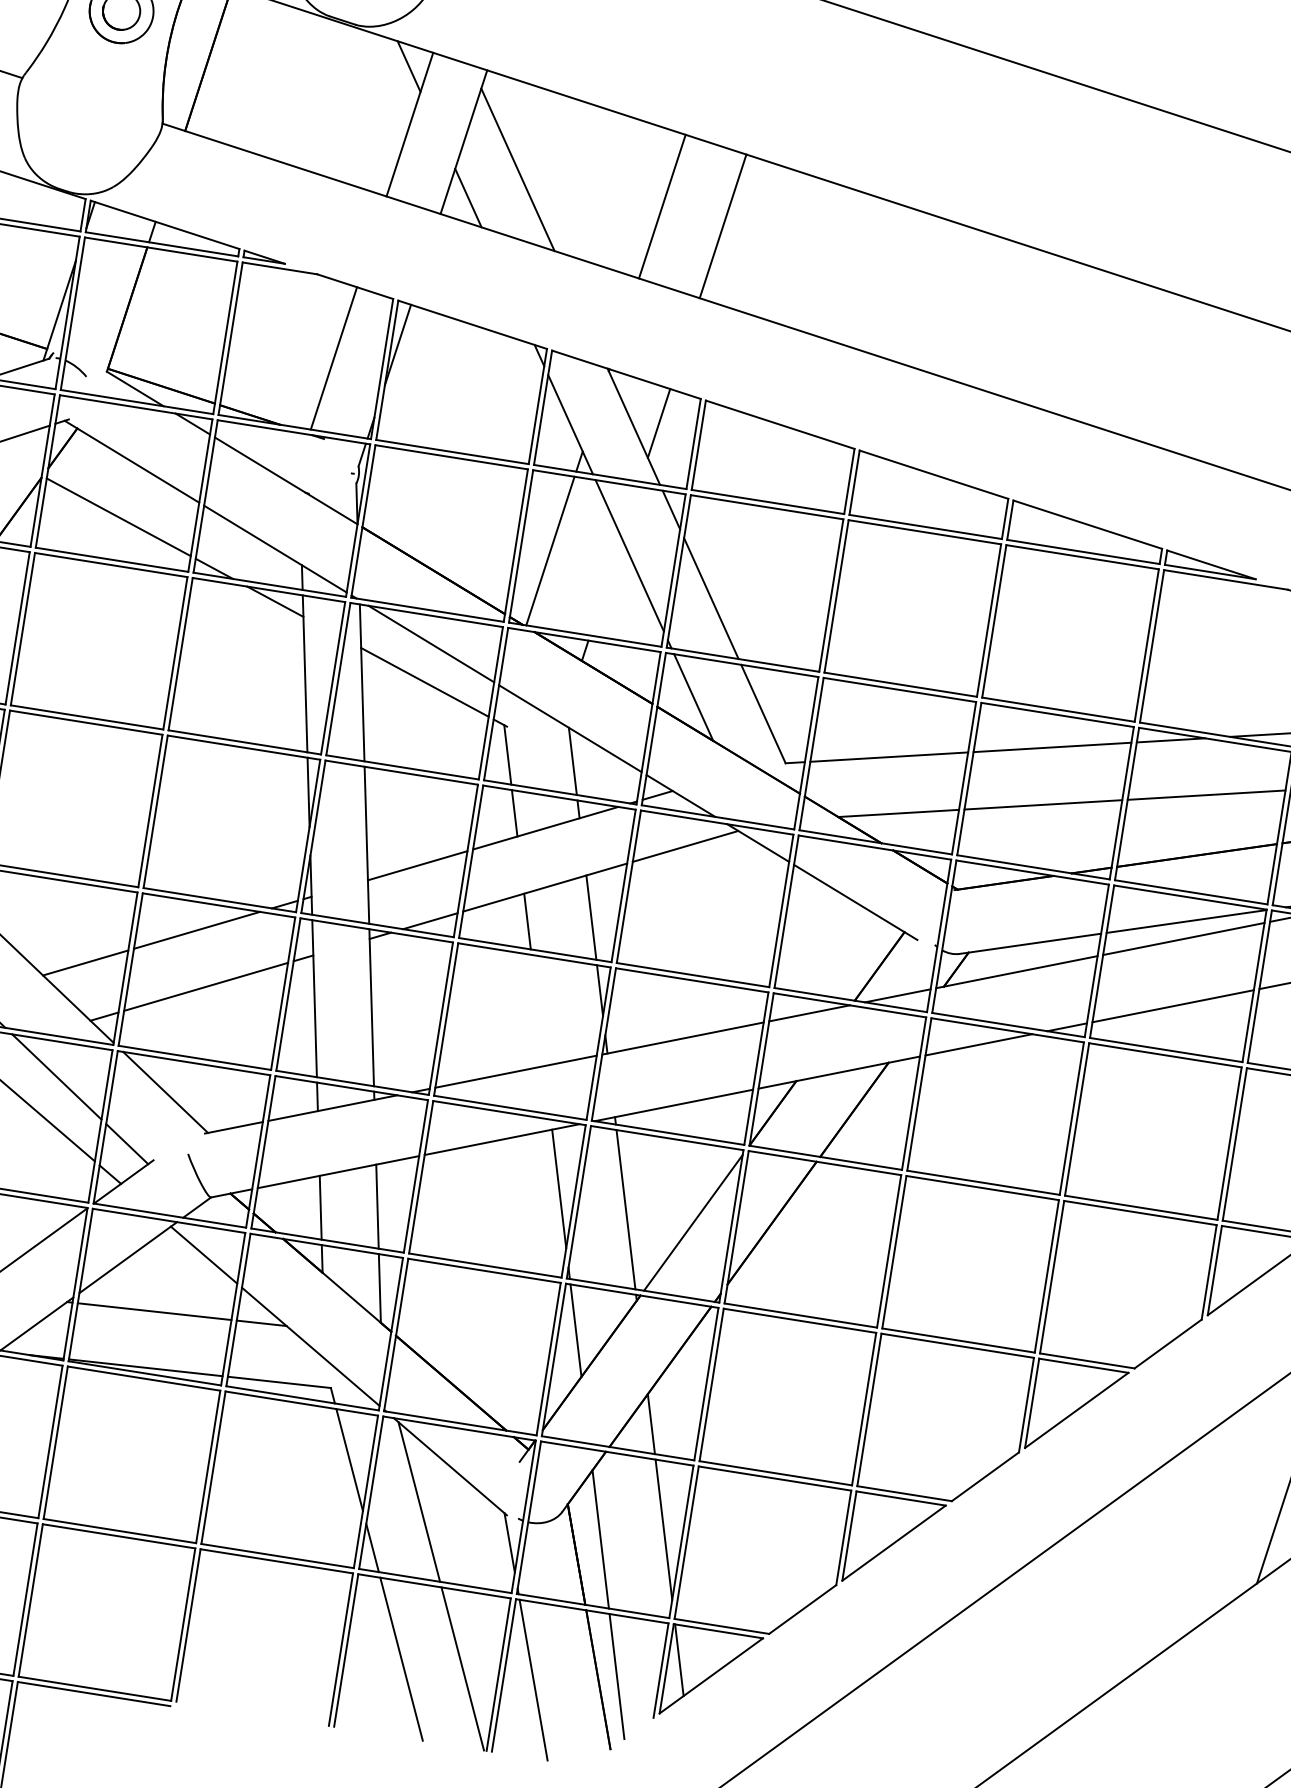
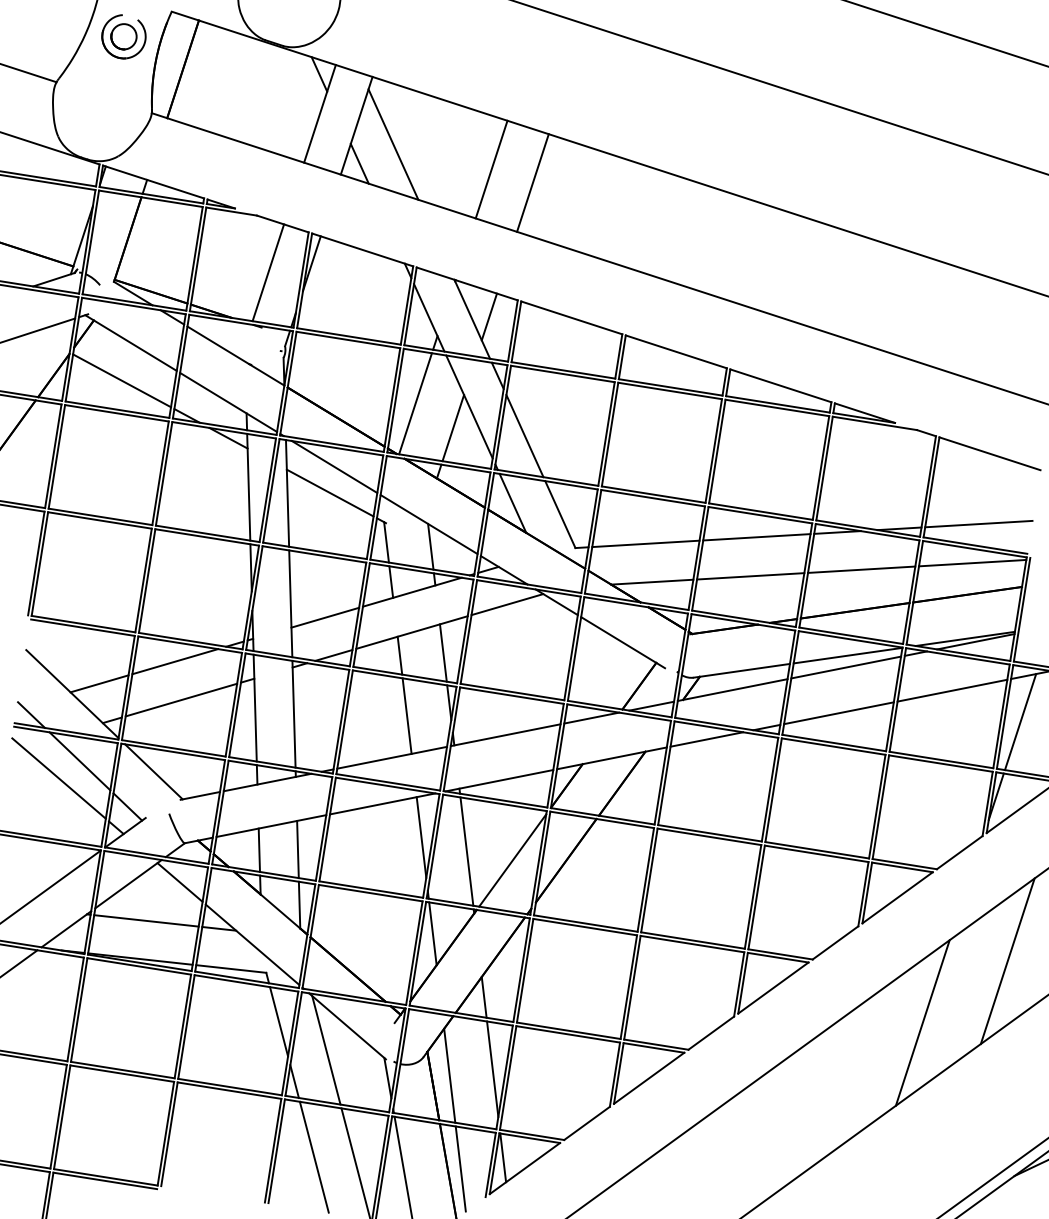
line: (606, 585) -> (453, 427), added
line: (537, 1009) -> (406, 715), added

